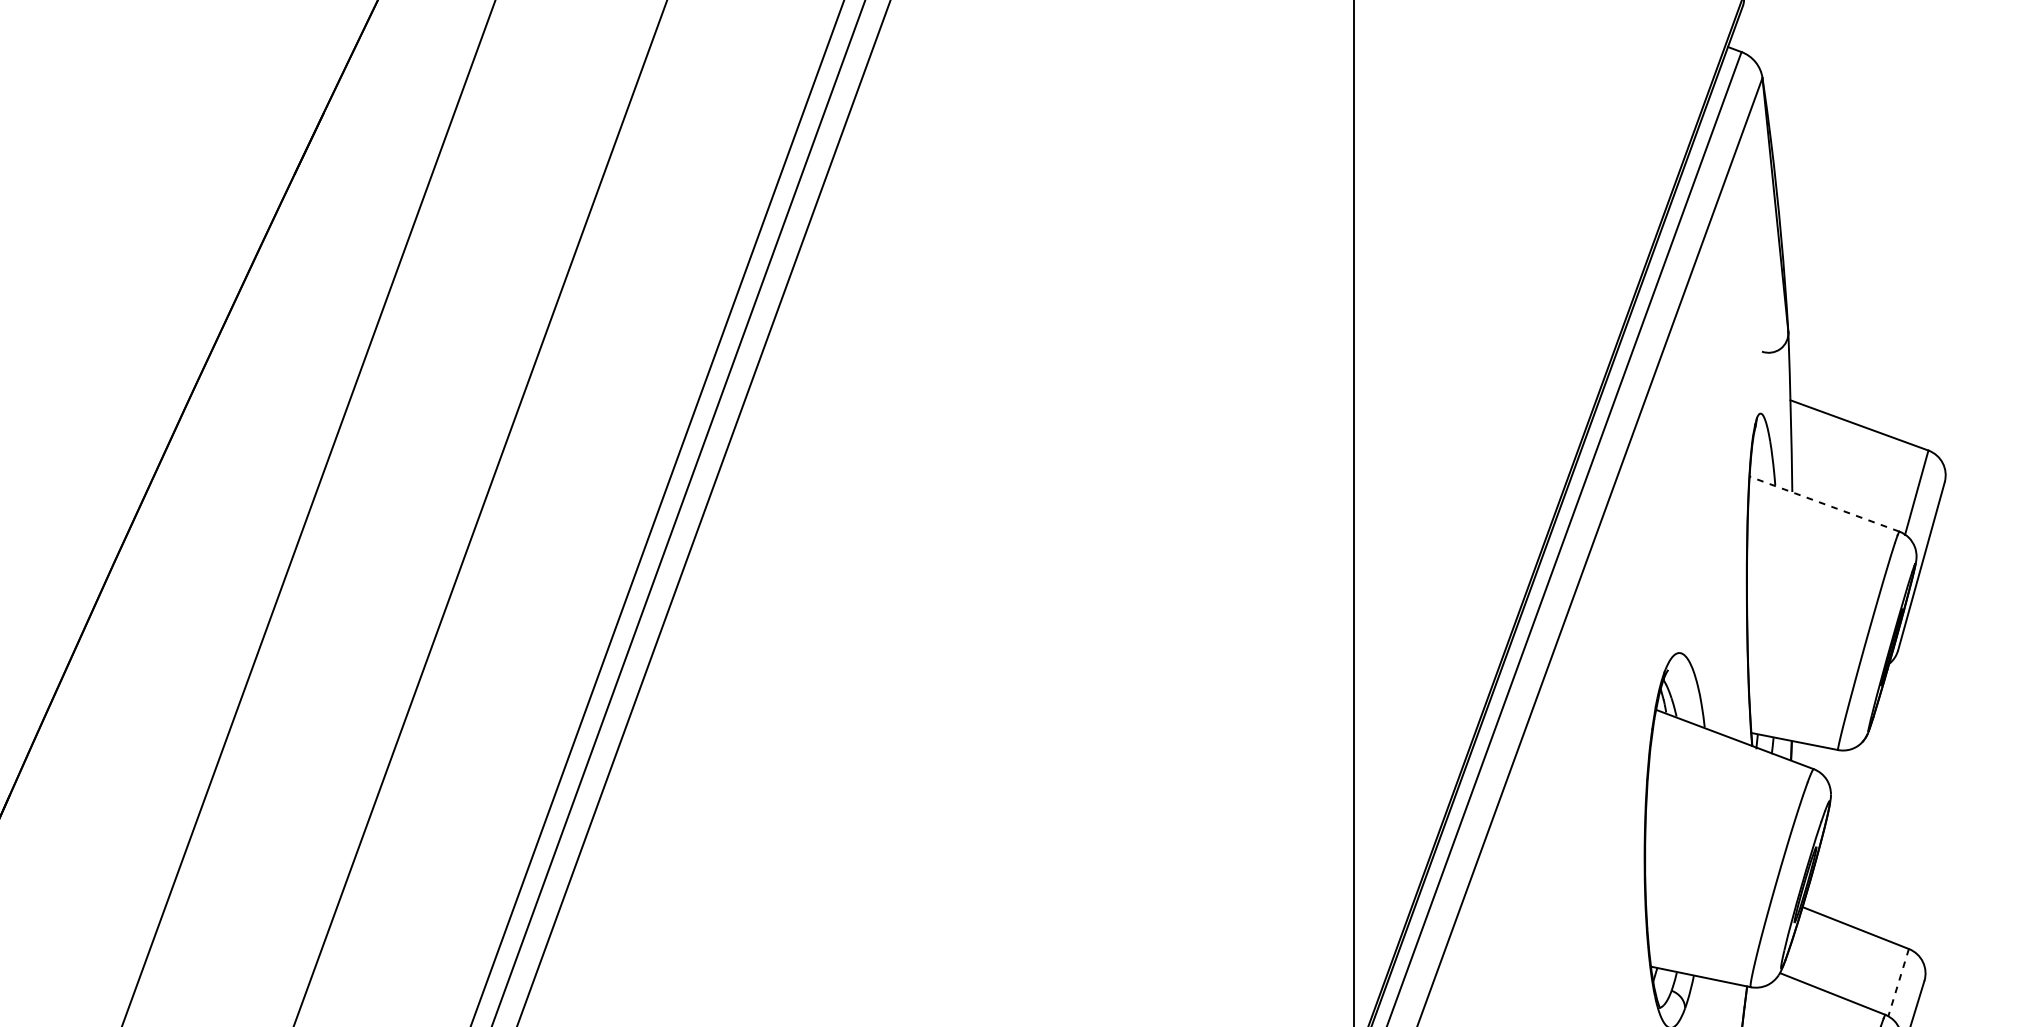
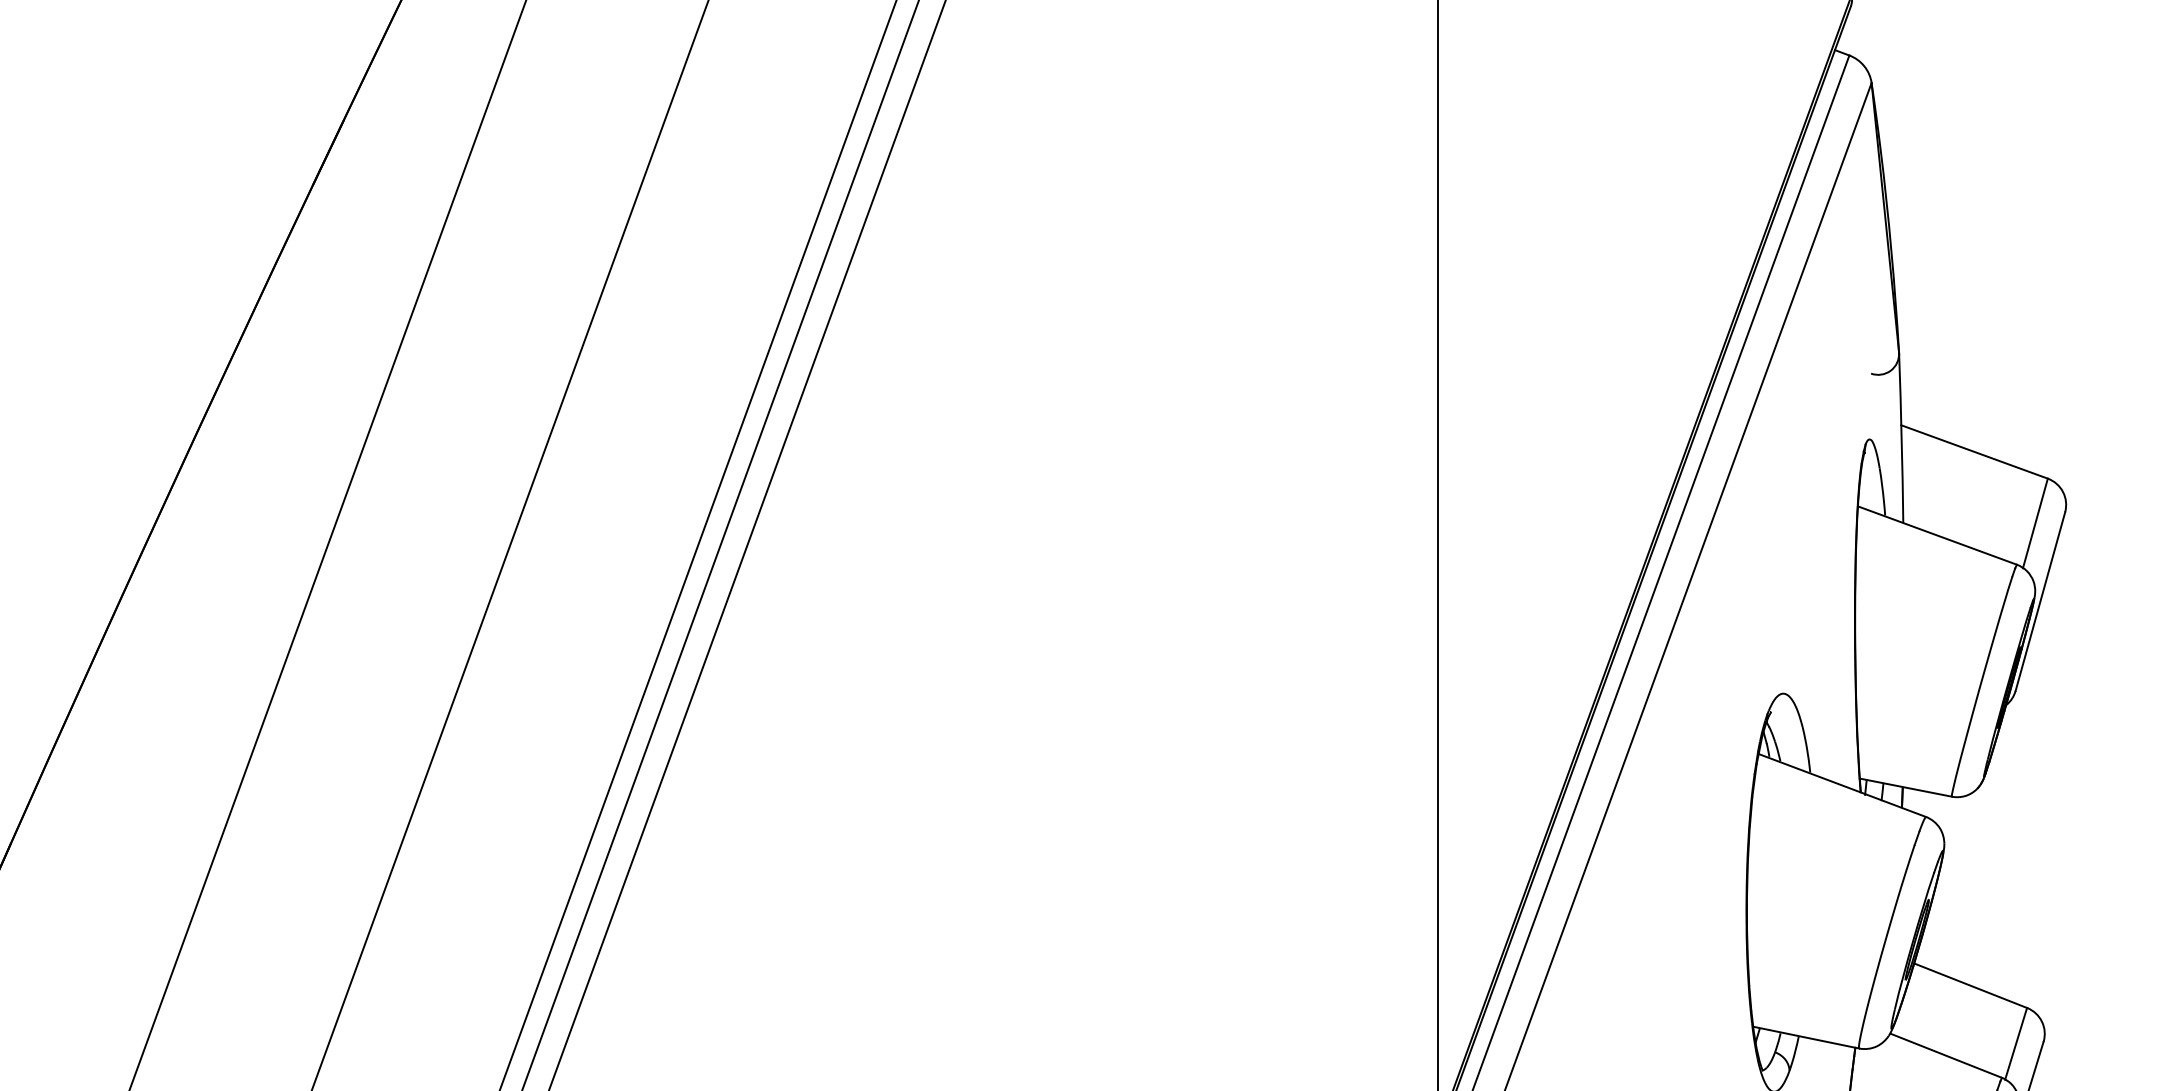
line: (1824, 504) -> (1937, 535), dashed -> solid
line: (1898, 982) -> (2016, 1043), dashed -> solid

